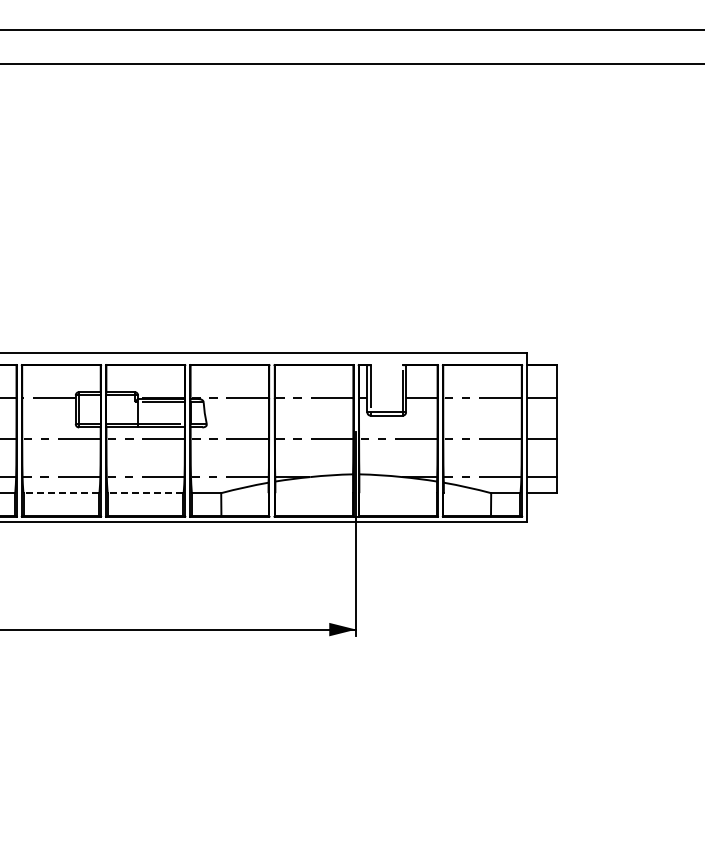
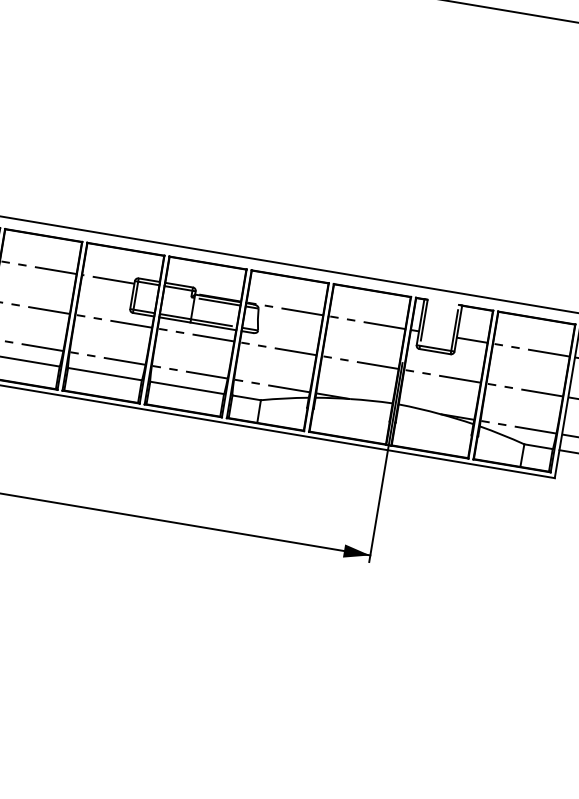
line: (61, 493) -> (104, 374), dashed -> solid
line: (145, 493) -> (186, 388), dashed -> solid

